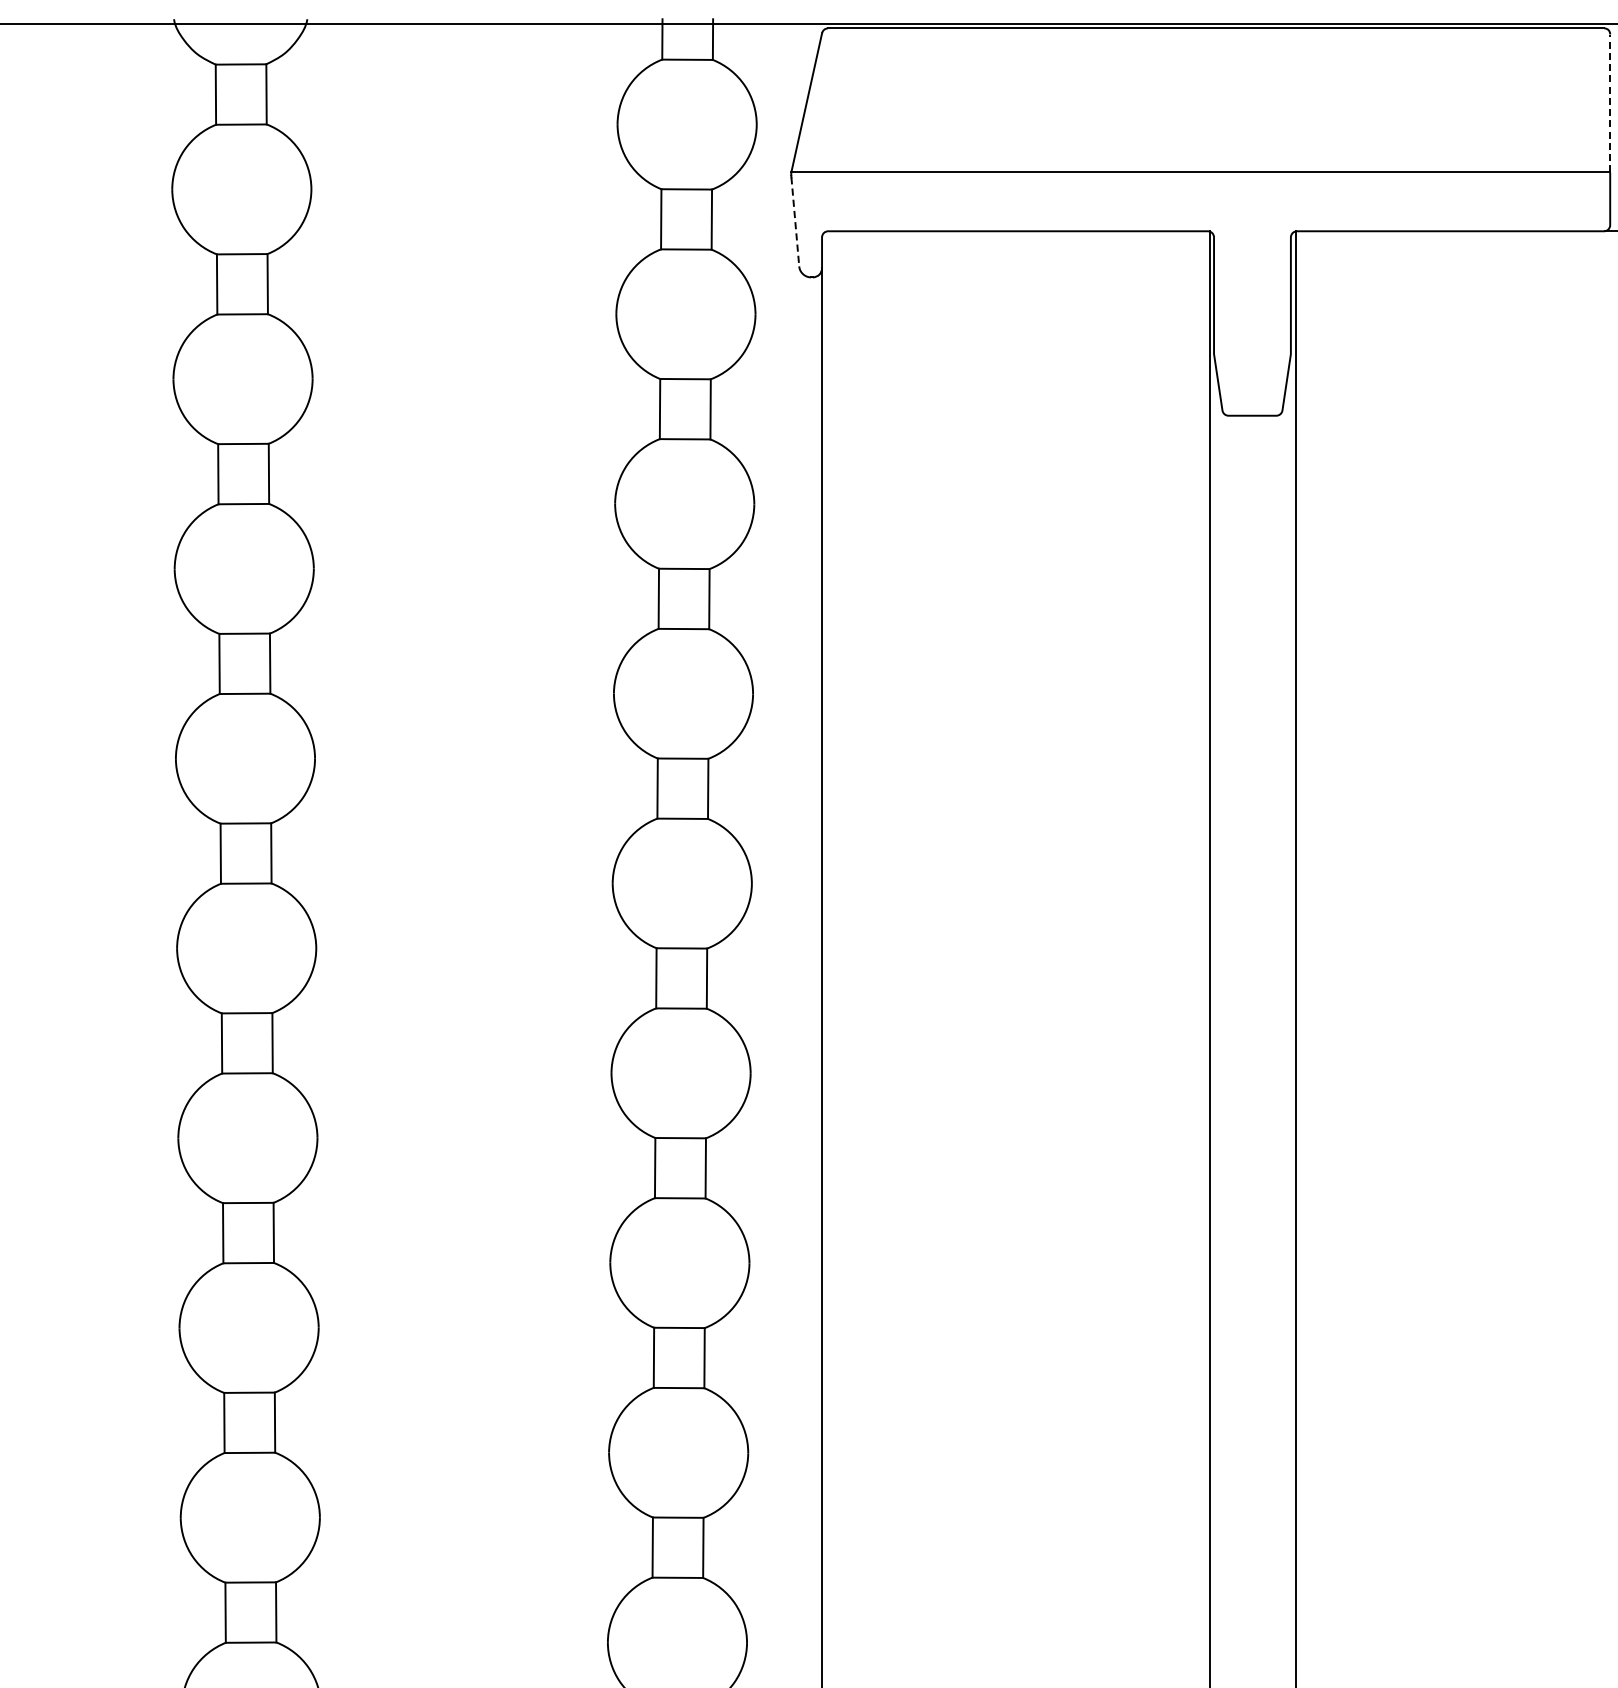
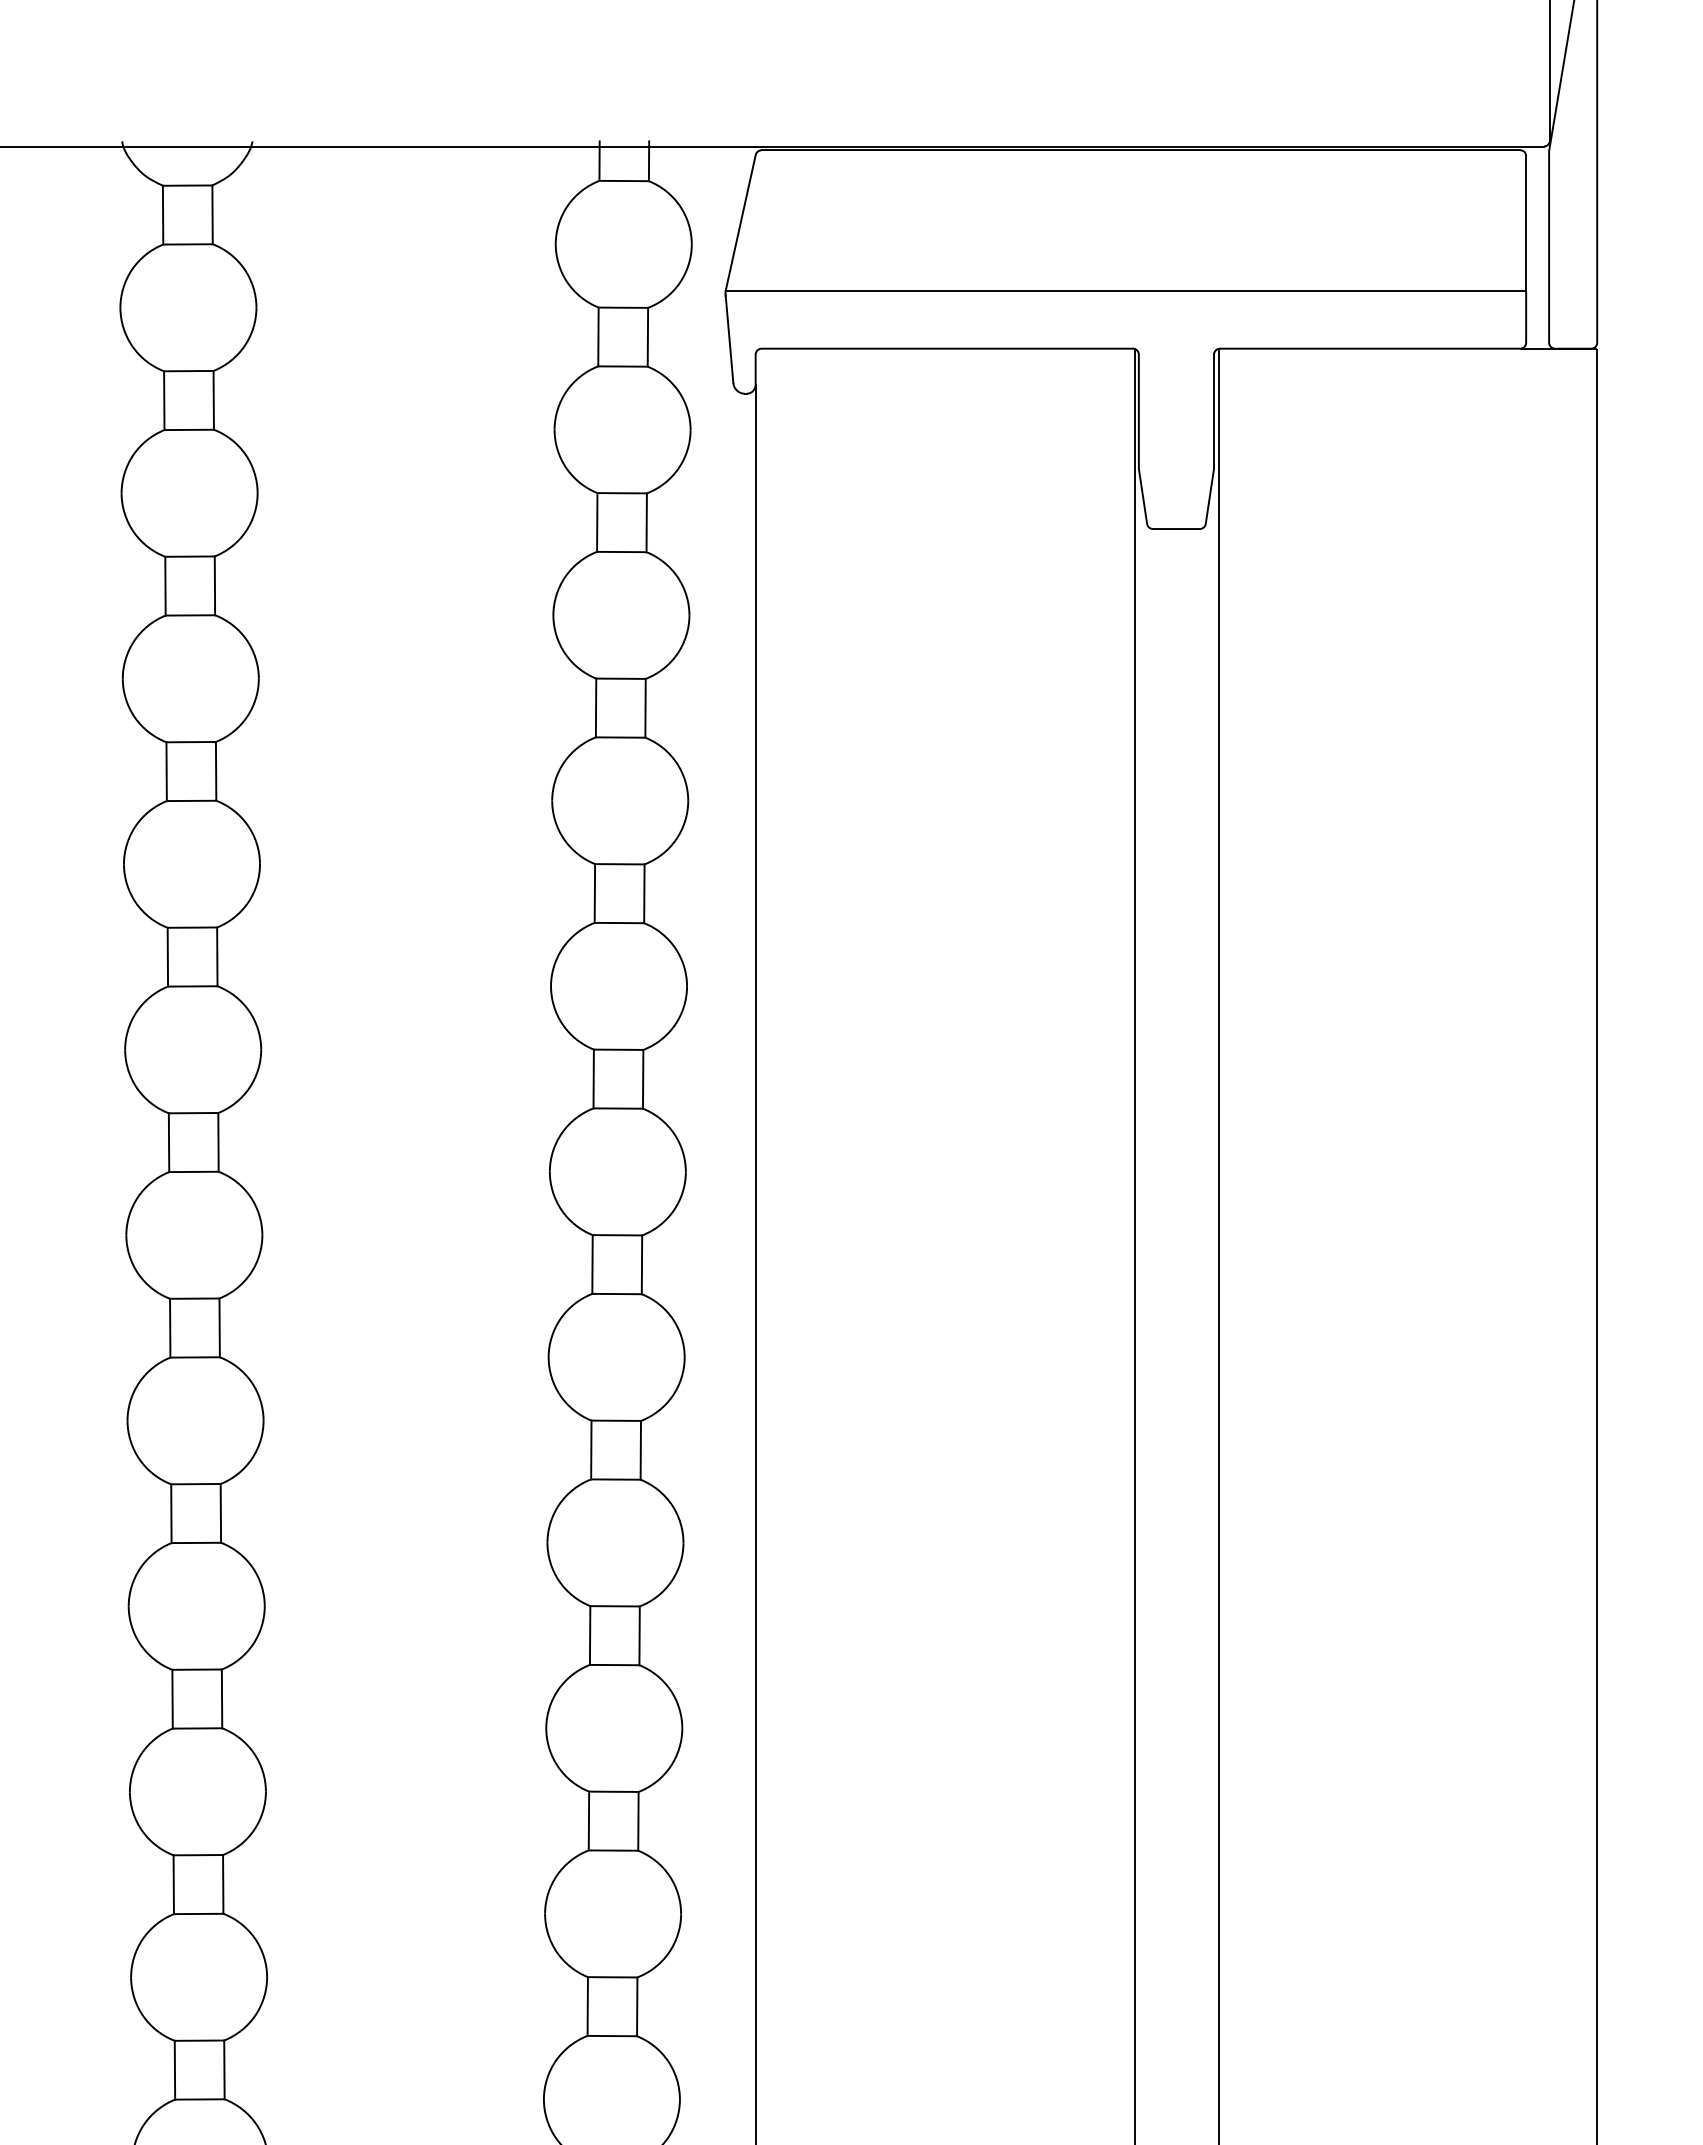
line: (1610, 103) -> (1526, 223), dashed -> solid
line: (795, 221) -> (729, 339), dashed -> solid

